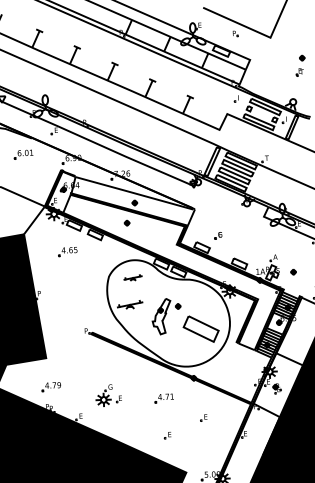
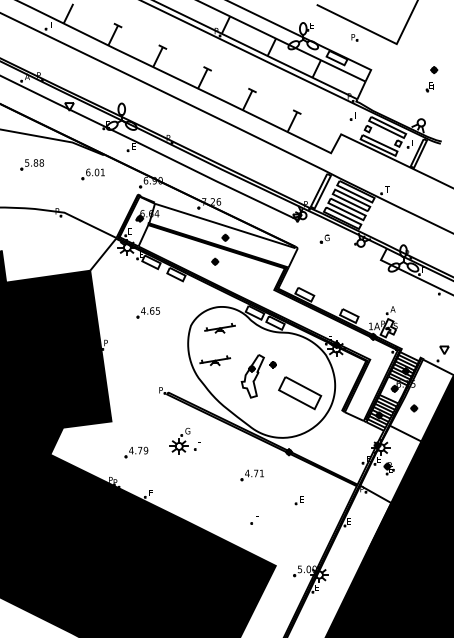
part: (217, 235) -> (324, 238), moved
part: (67, 251) -> (147, 312), moved
part: (293, 272) -> (414, 408), moved
part: (132, 278) -> (219, 328), size x1.43
part: (51, 387) -> (136, 452), moved
part: (107, 394) -> (184, 440), moved

